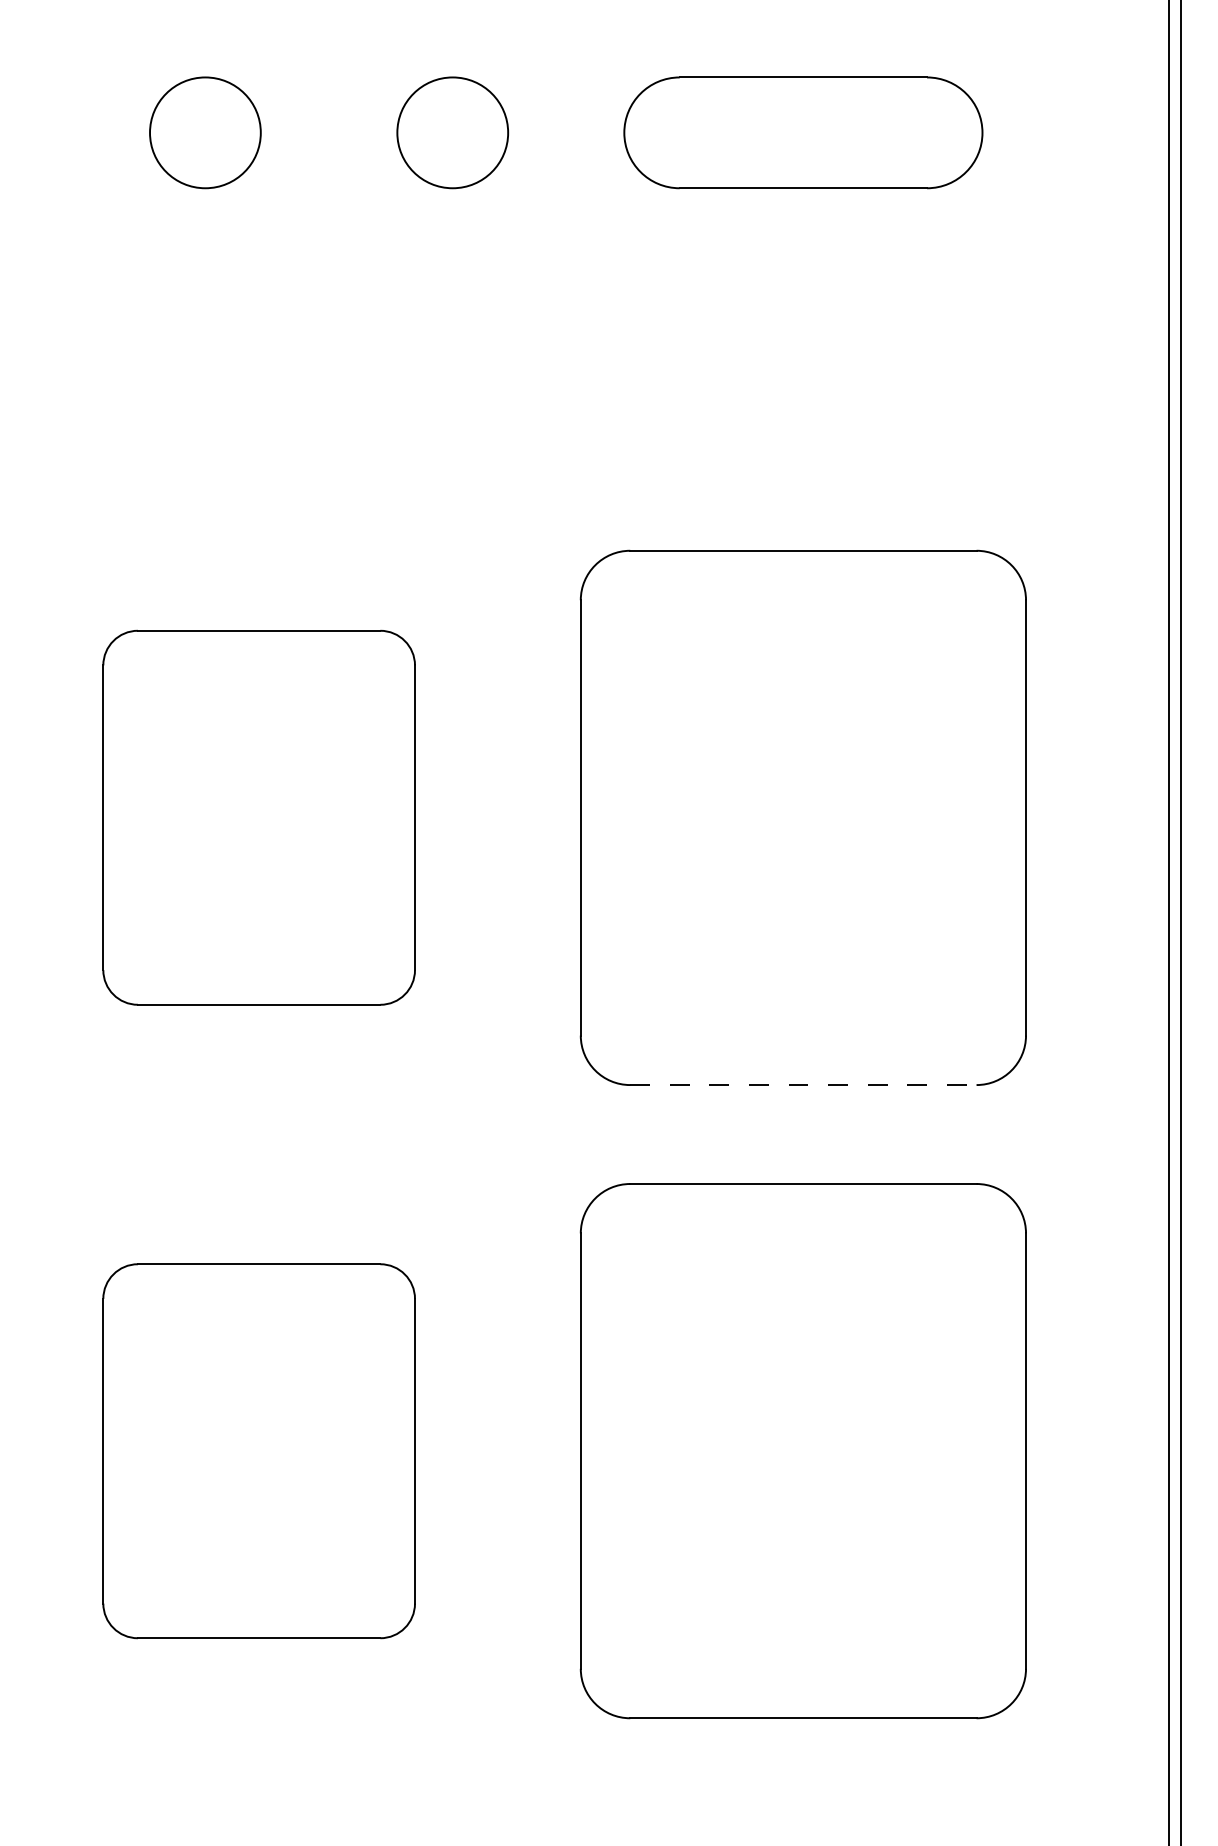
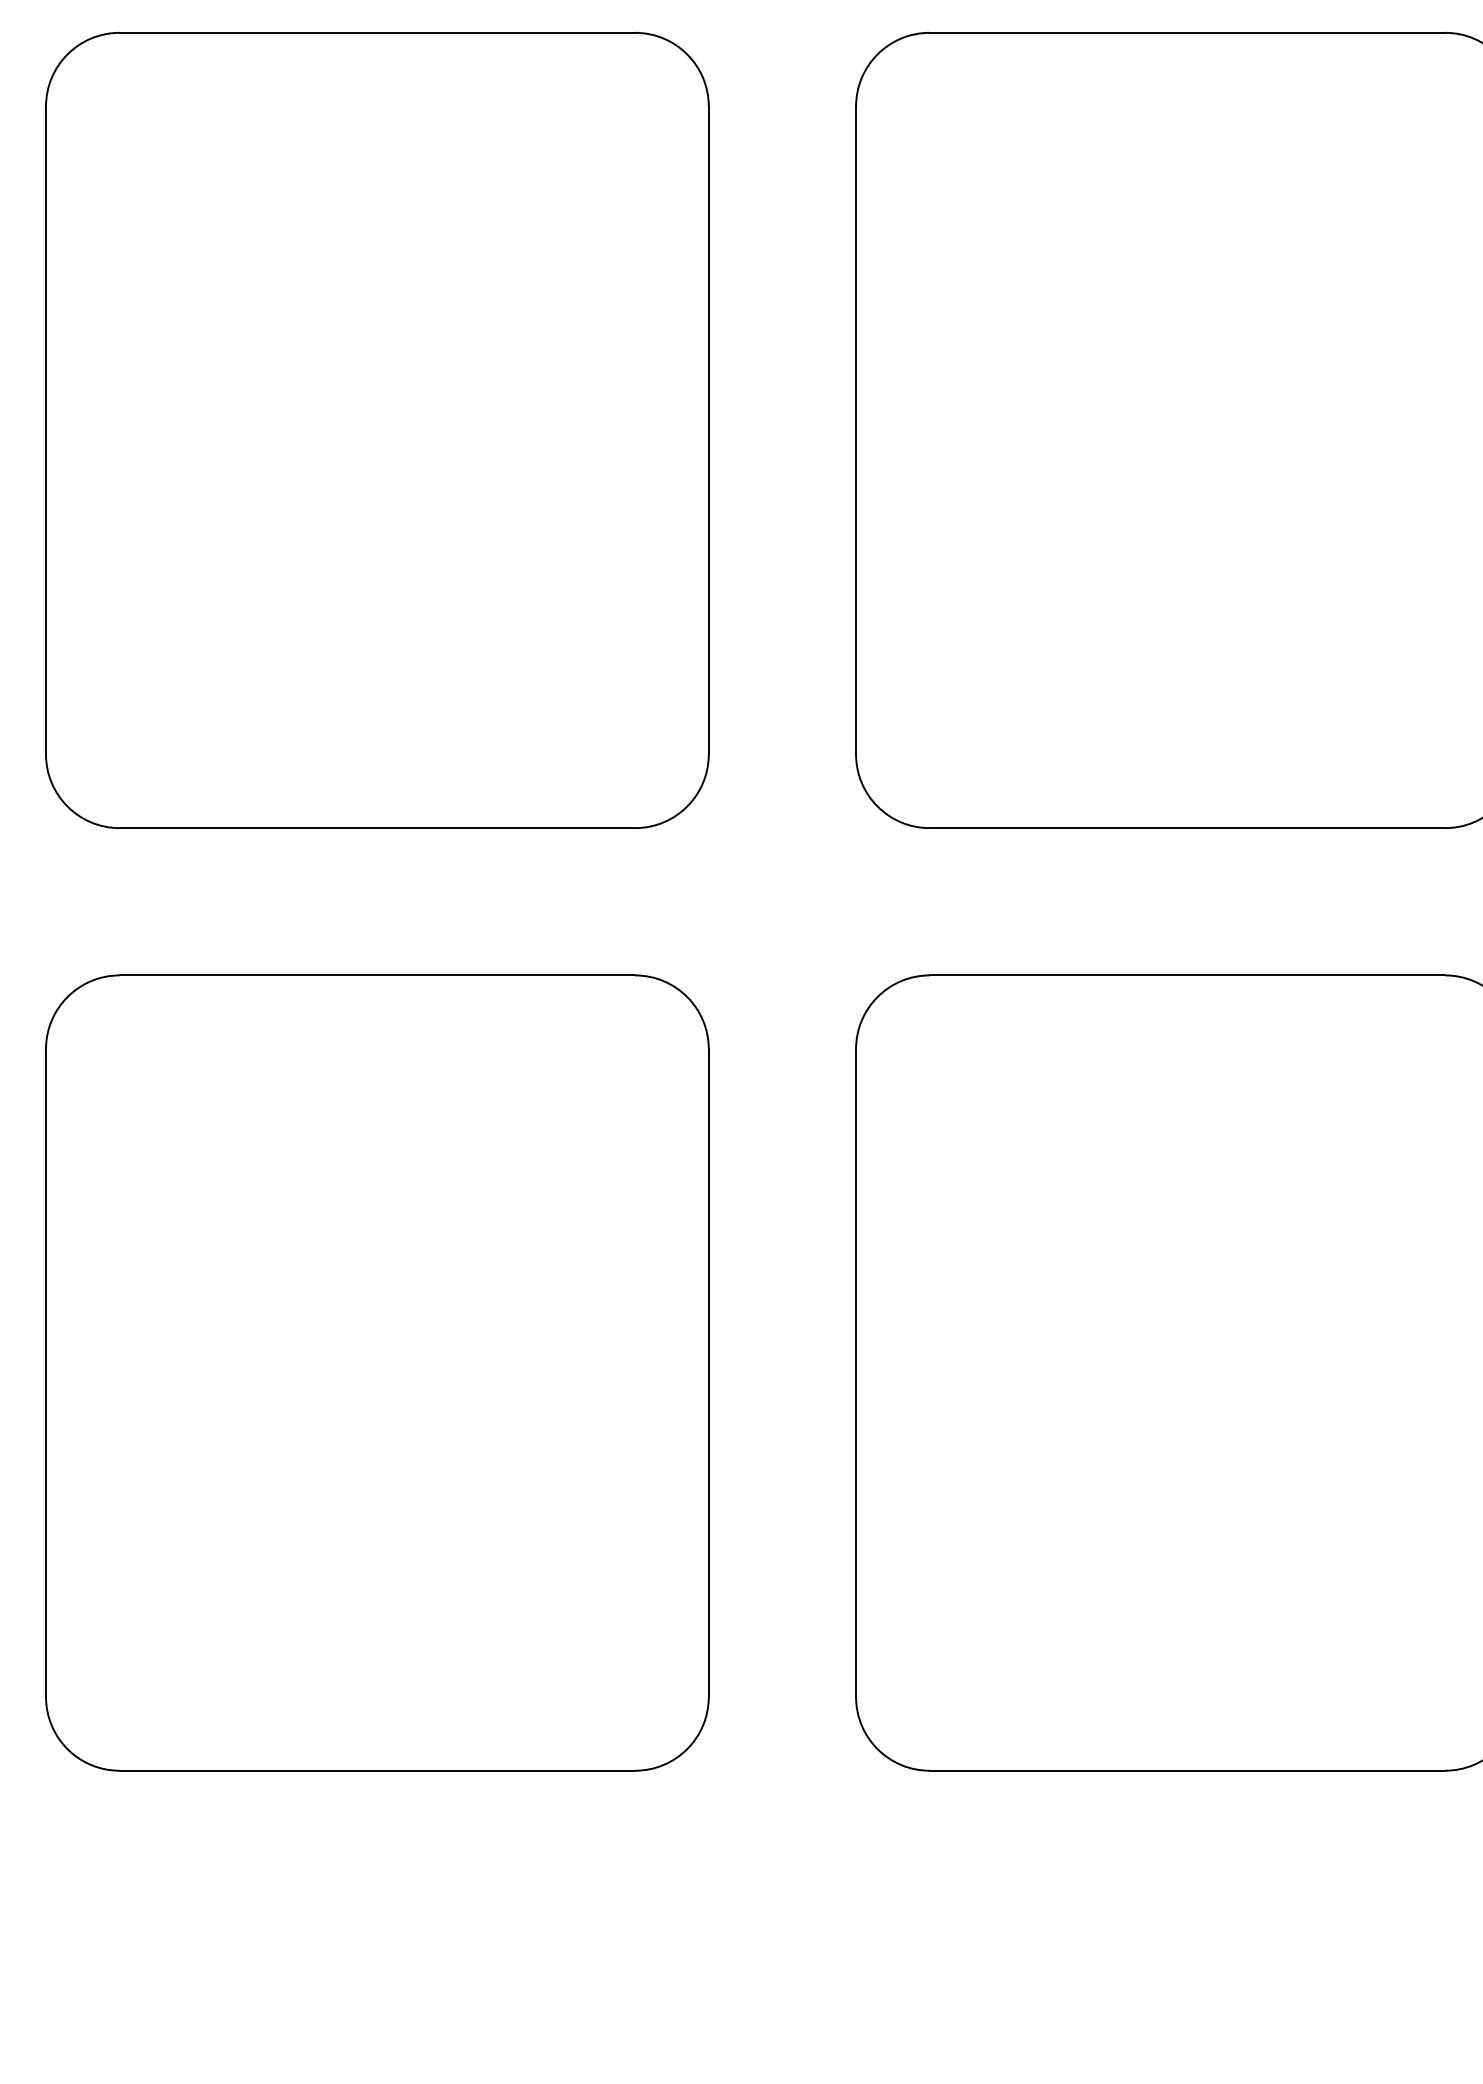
part: (258, 817) -> (376, 429), size x1.43
line: (803, 1085) -> (1187, 828), dashed -> solid
part: (258, 1451) -> (376, 1373), size x1.43

